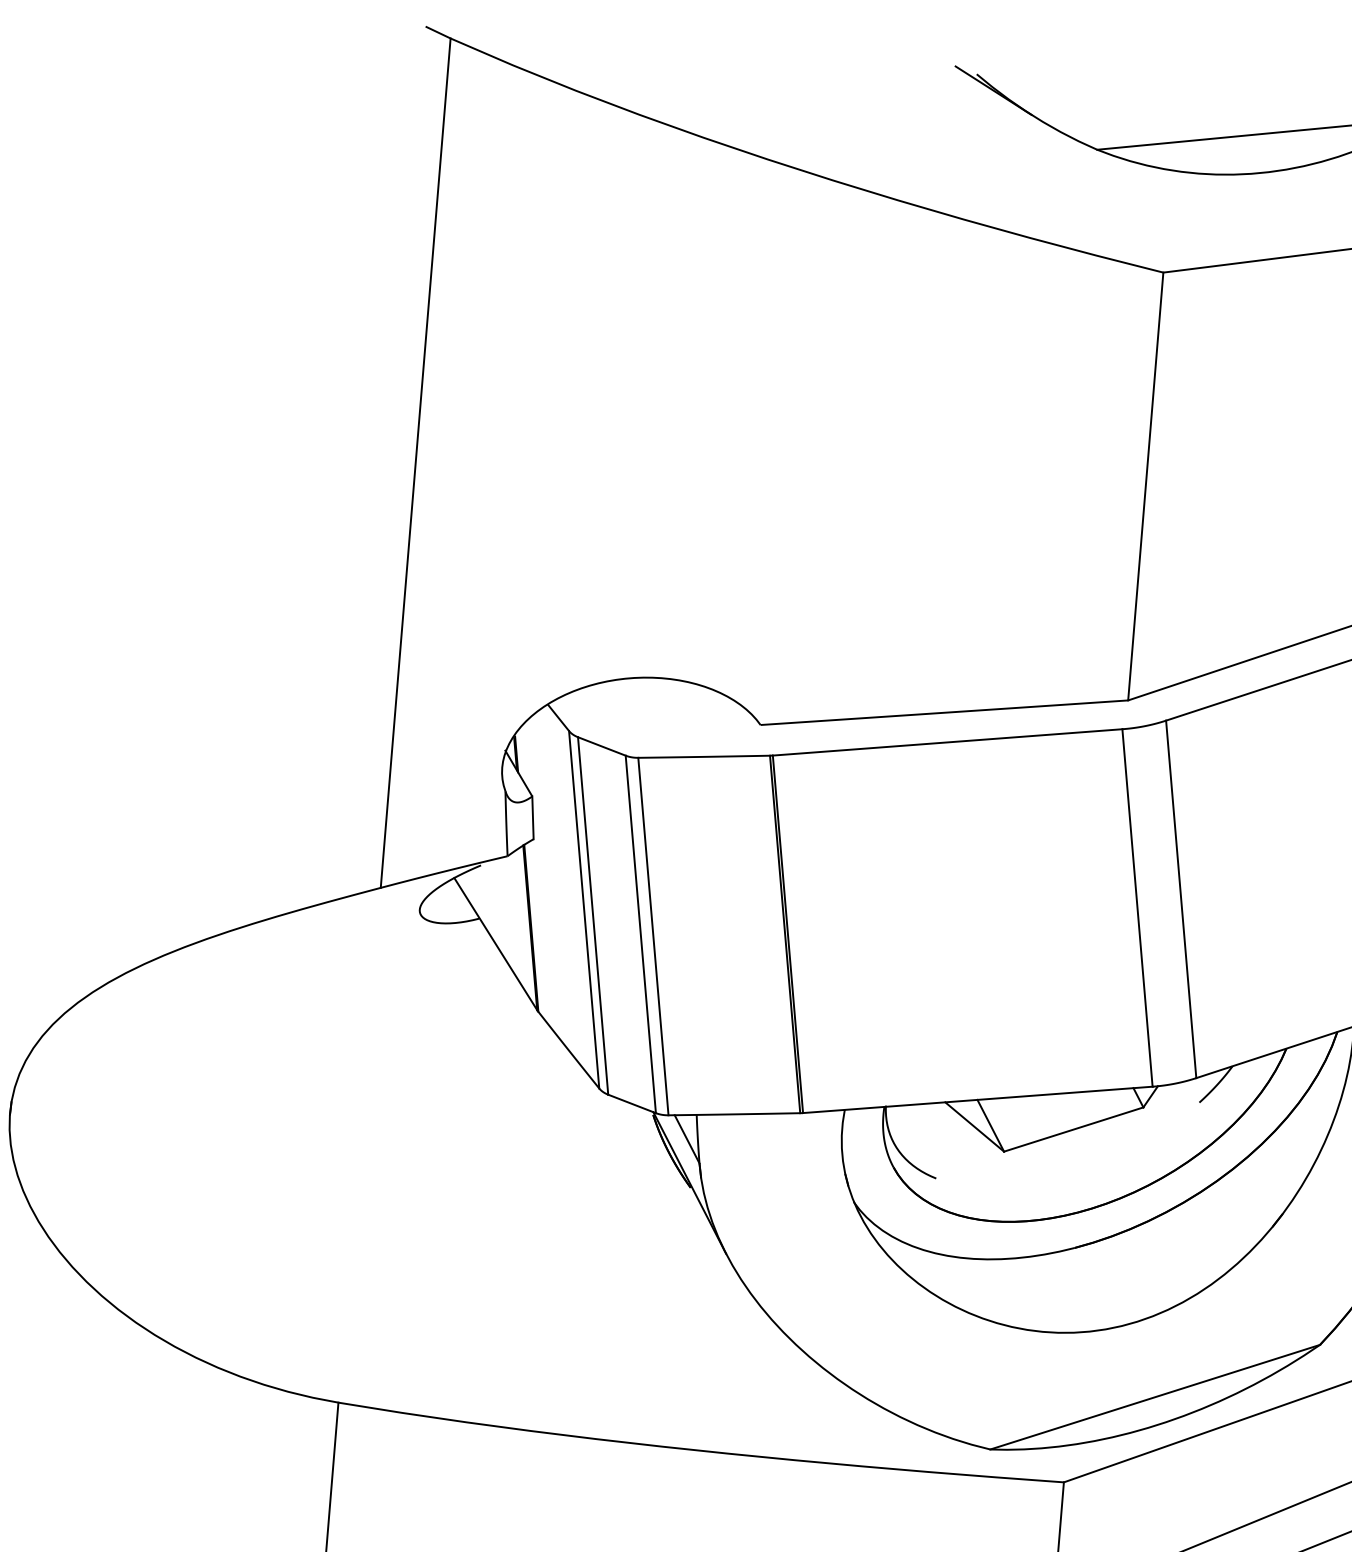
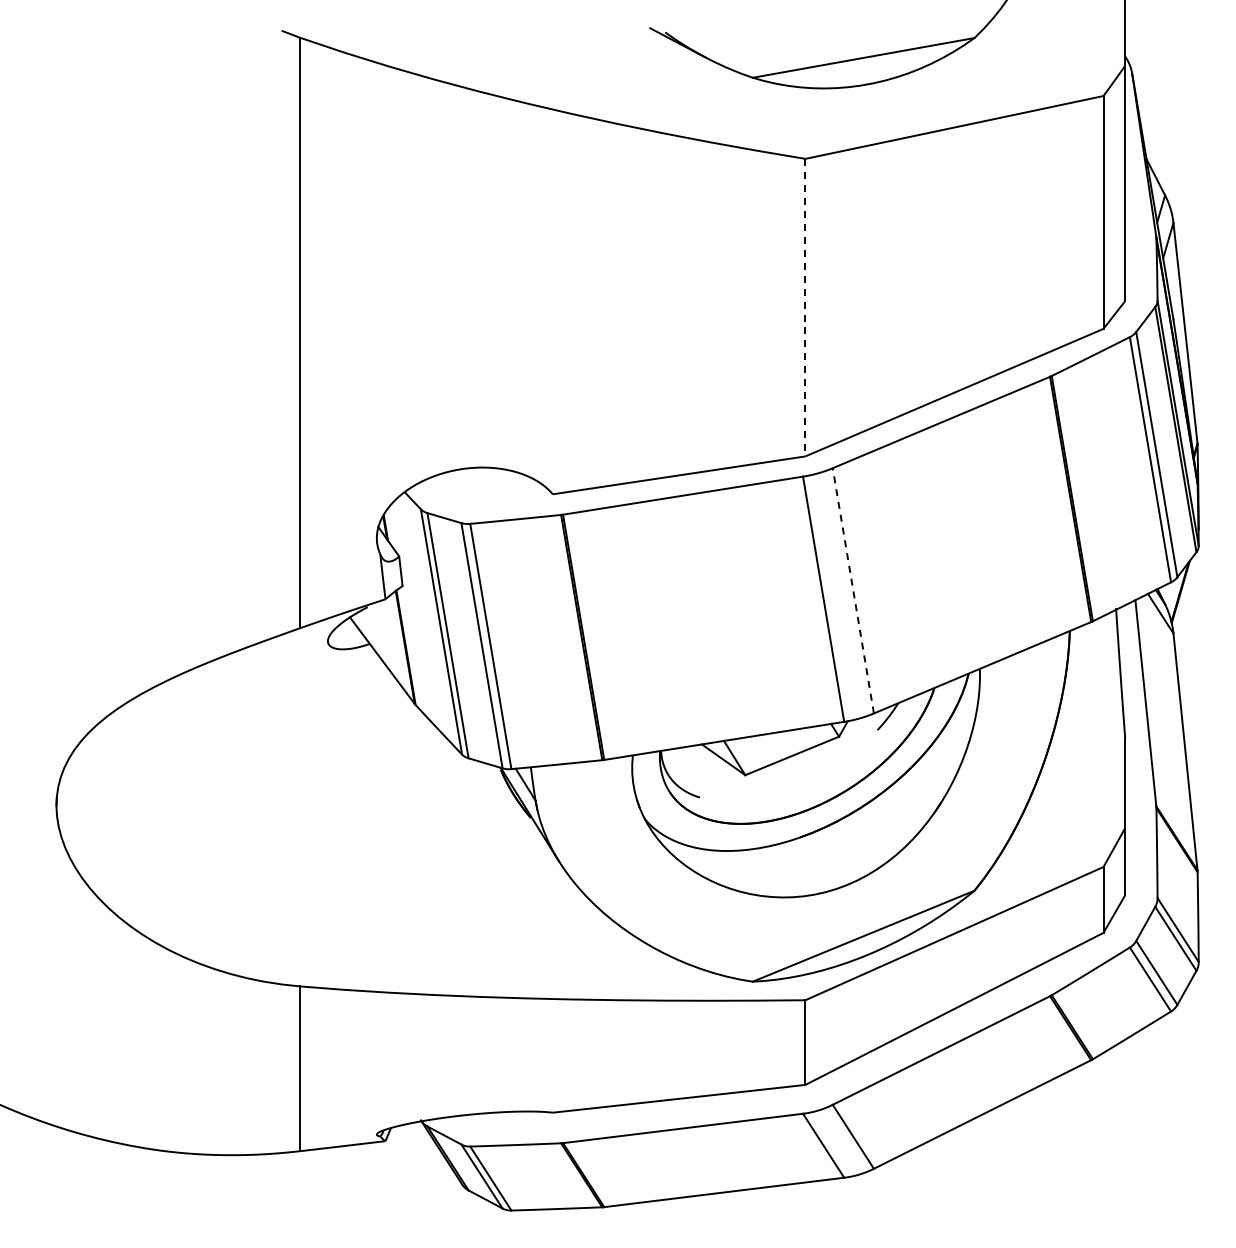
line: (1145, 486) -> (805, 307), solid -> dashed
line: (1181, 898) -> (853, 590), solid -> dashed

